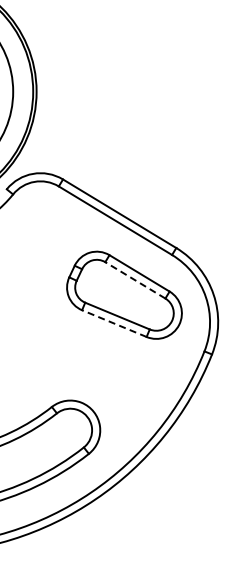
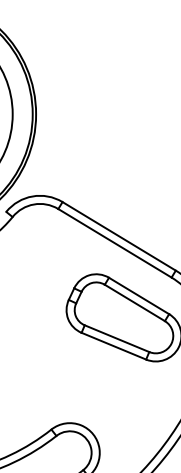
line: (134, 280) -> (134, 303), dashed -> solid
line: (114, 323) -> (114, 346), dashed -> solid

